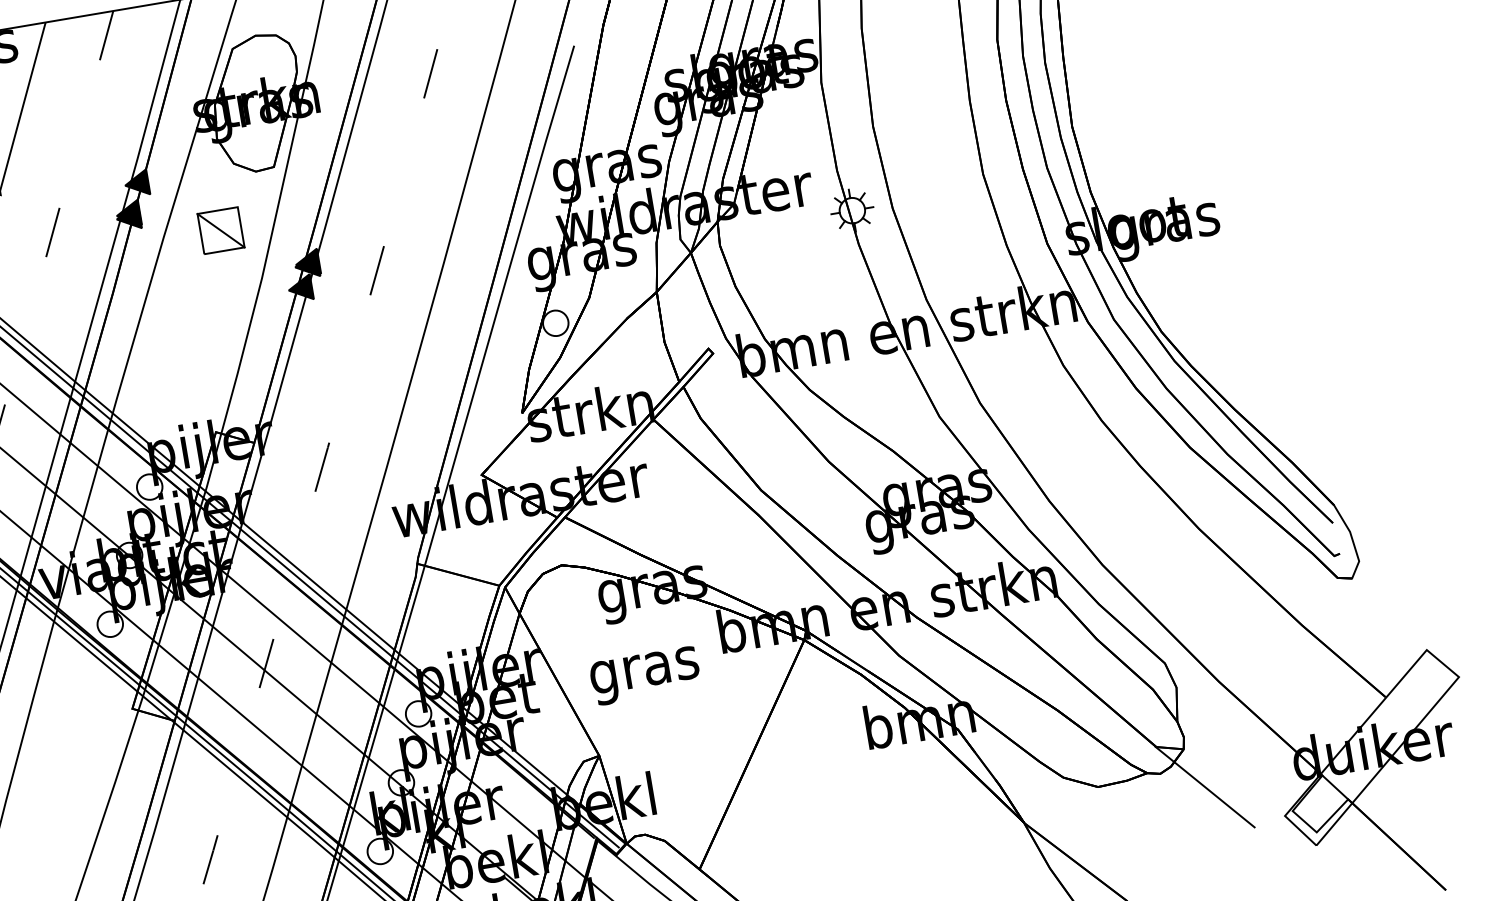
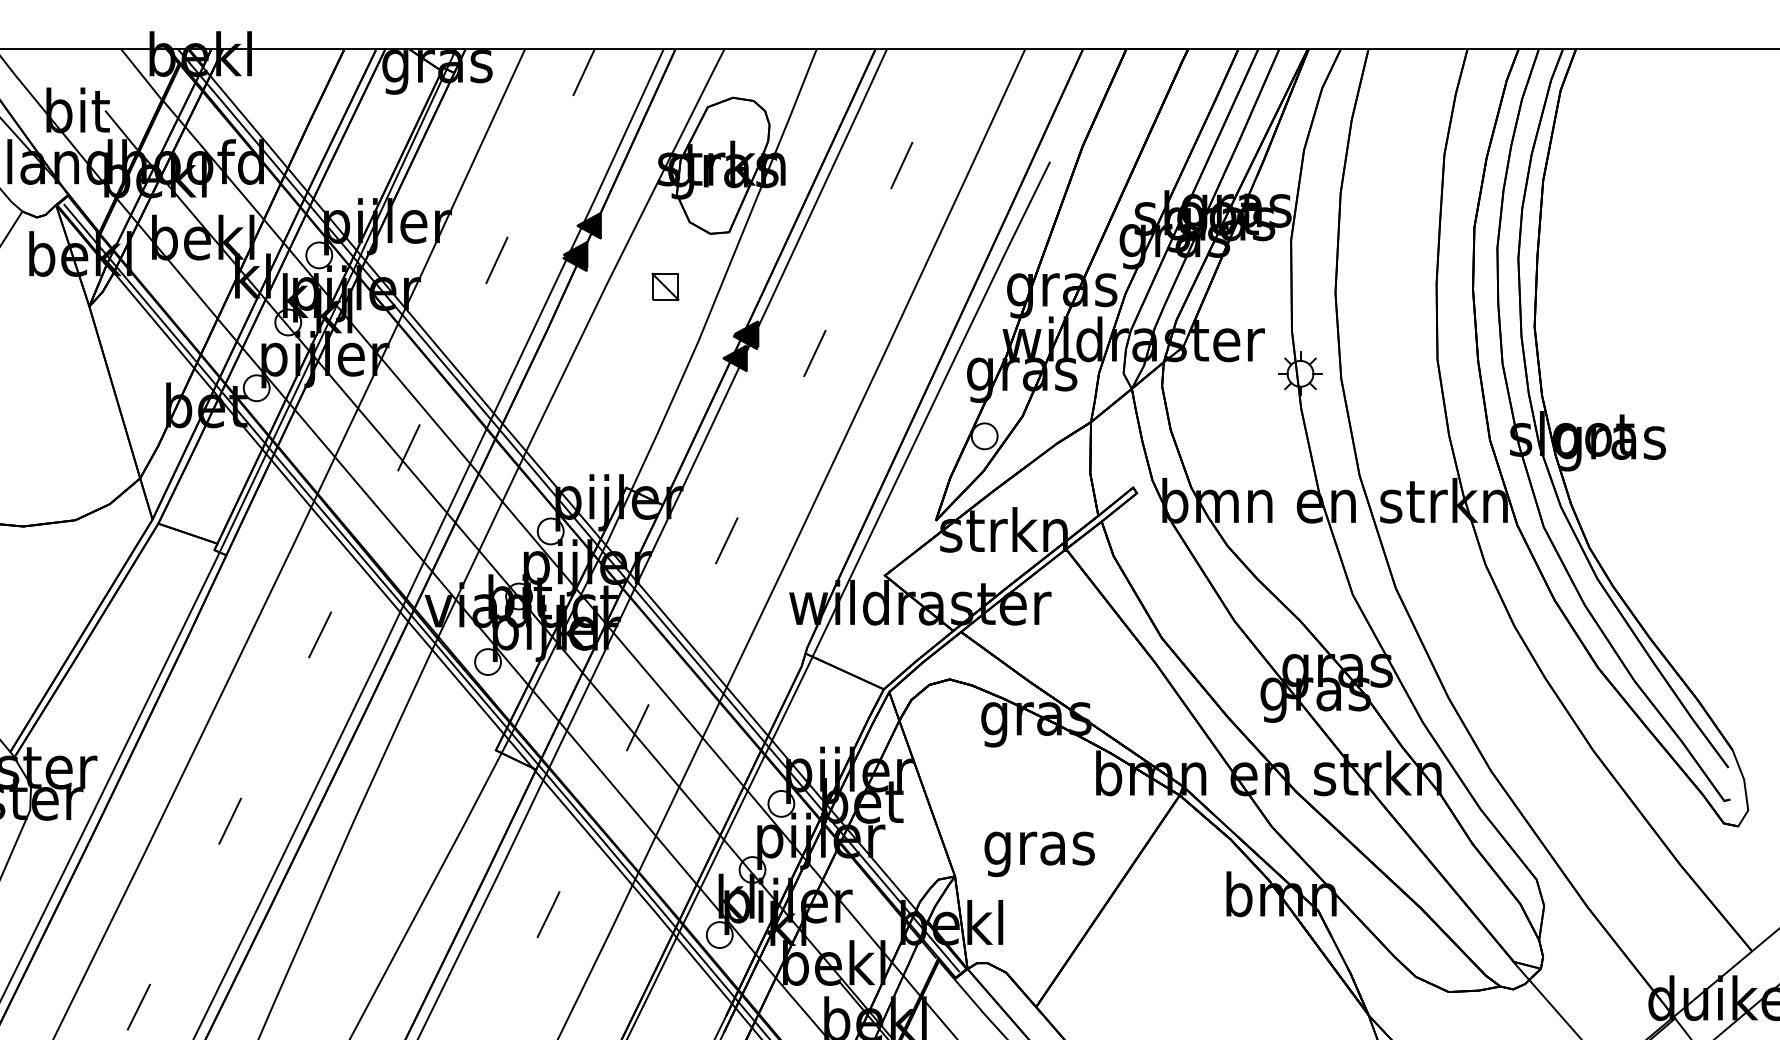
part: (220, 230) -> (665, 286), size x0.62
text: (645, 676) -> (1039, 854), moved

